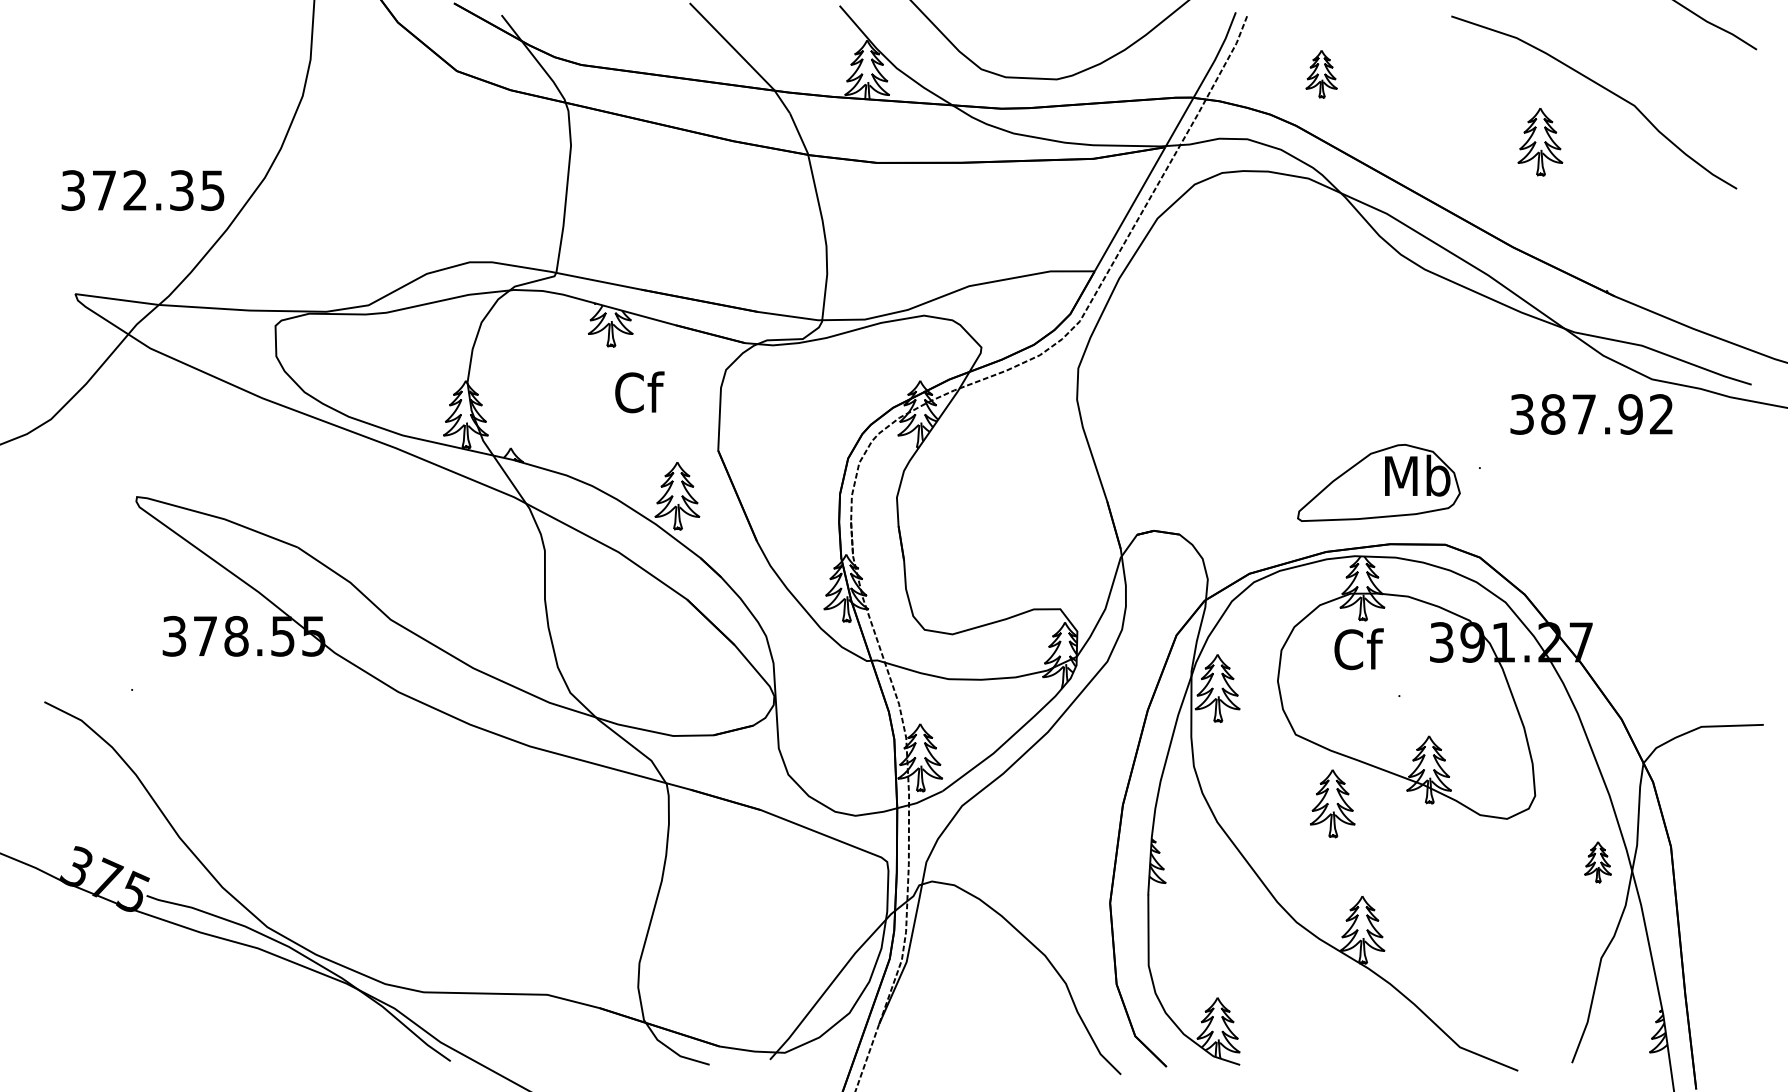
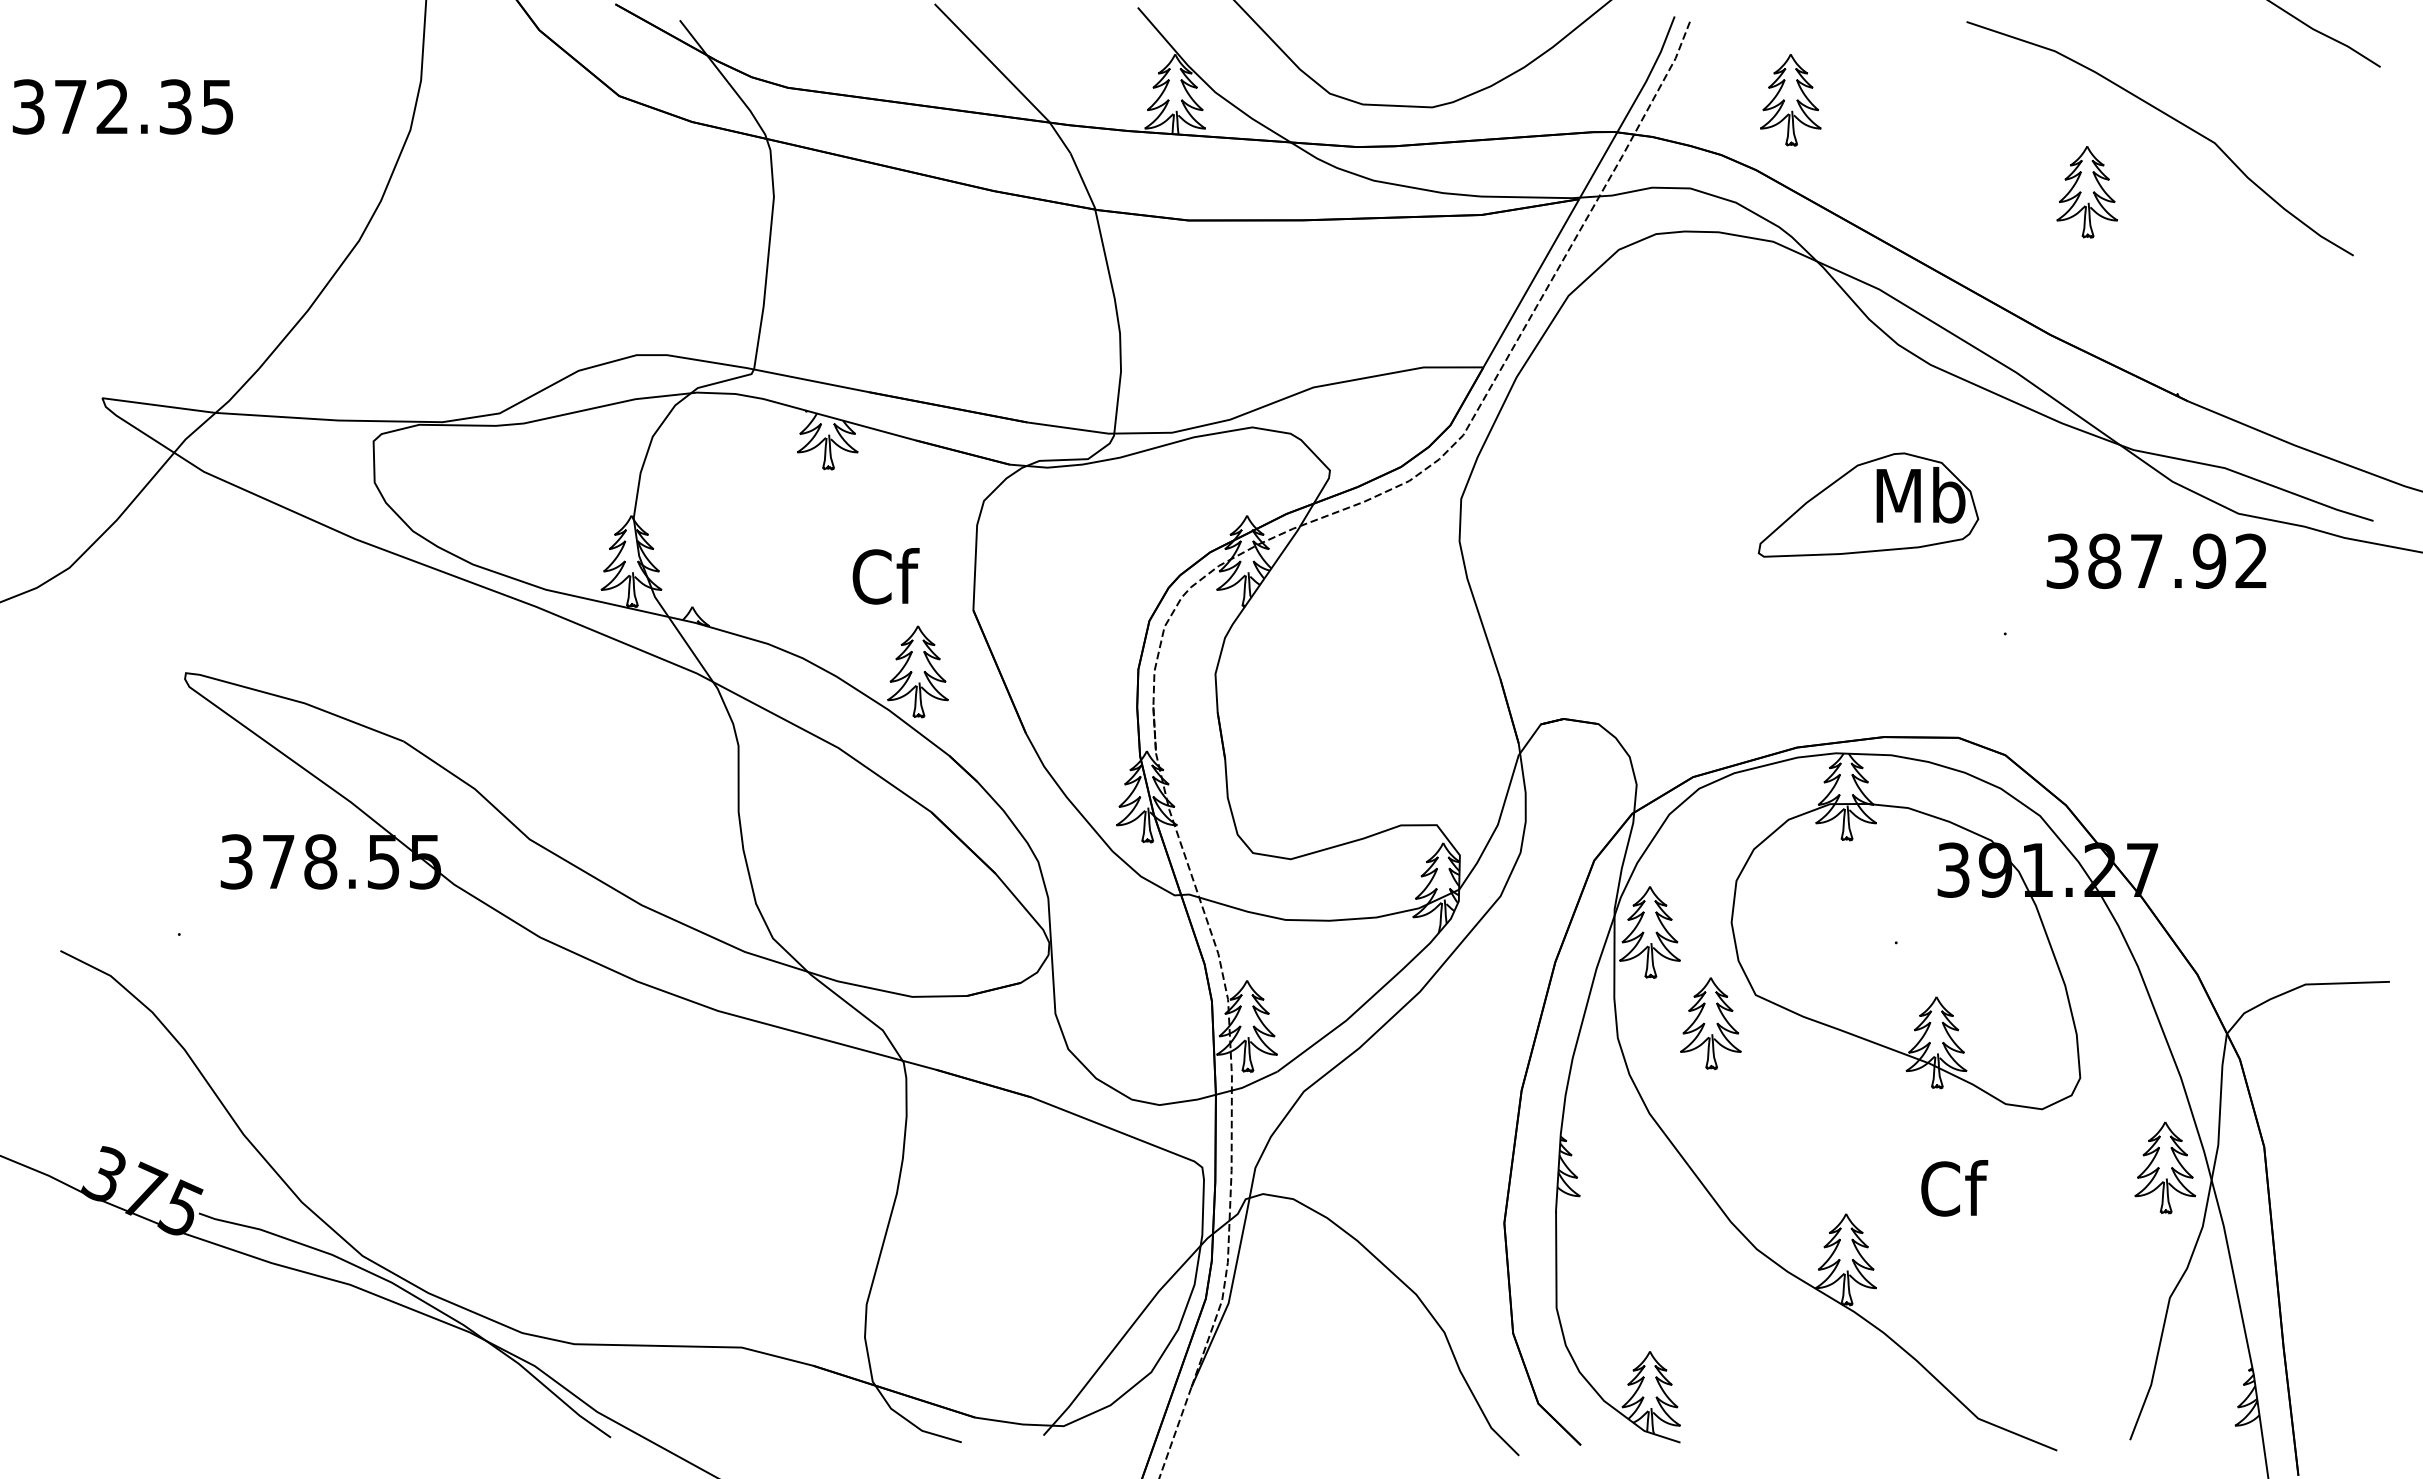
part: (1321, 74) -> (1790, 100), size x1.43
text: (142, 190) -> (122, 106), moved
text: (639, 392) -> (885, 576), moved
part: (1378, 482) -> (1868, 504), moved
text: (1359, 649) -> (1954, 1188), moved
part: (1332, 803) -> (1710, 1023), moved
part: (1598, 861) -> (2165, 1167), size x1.67

